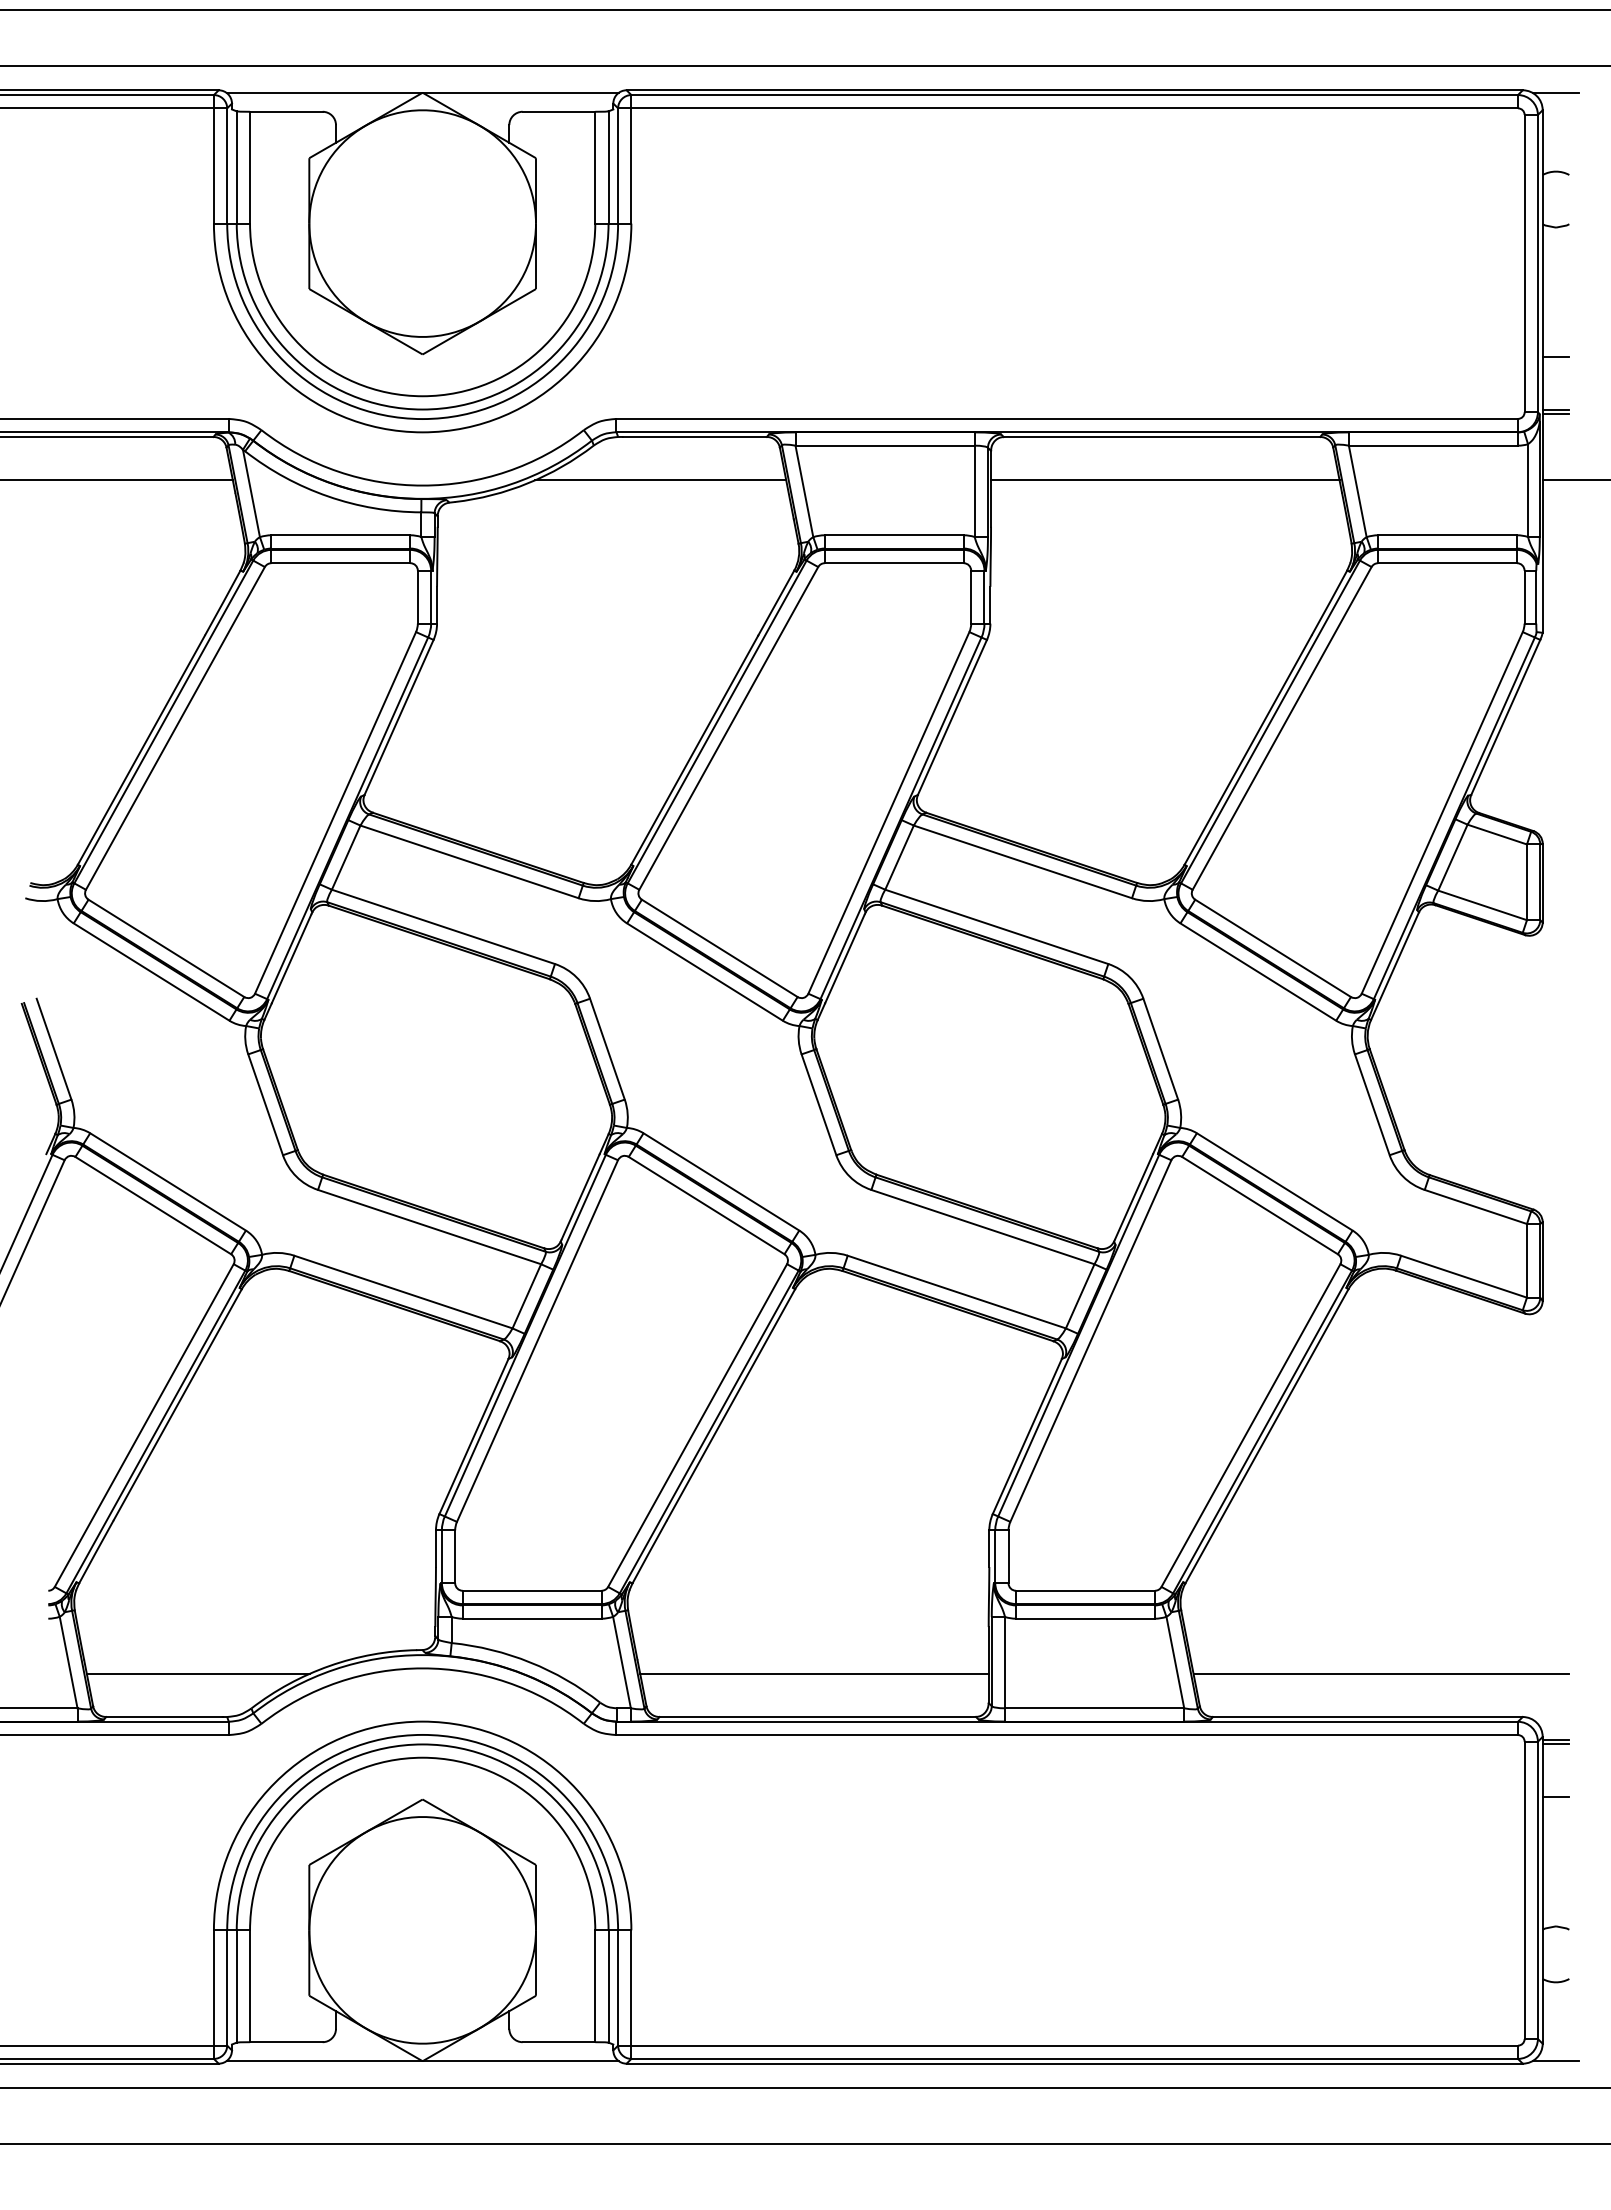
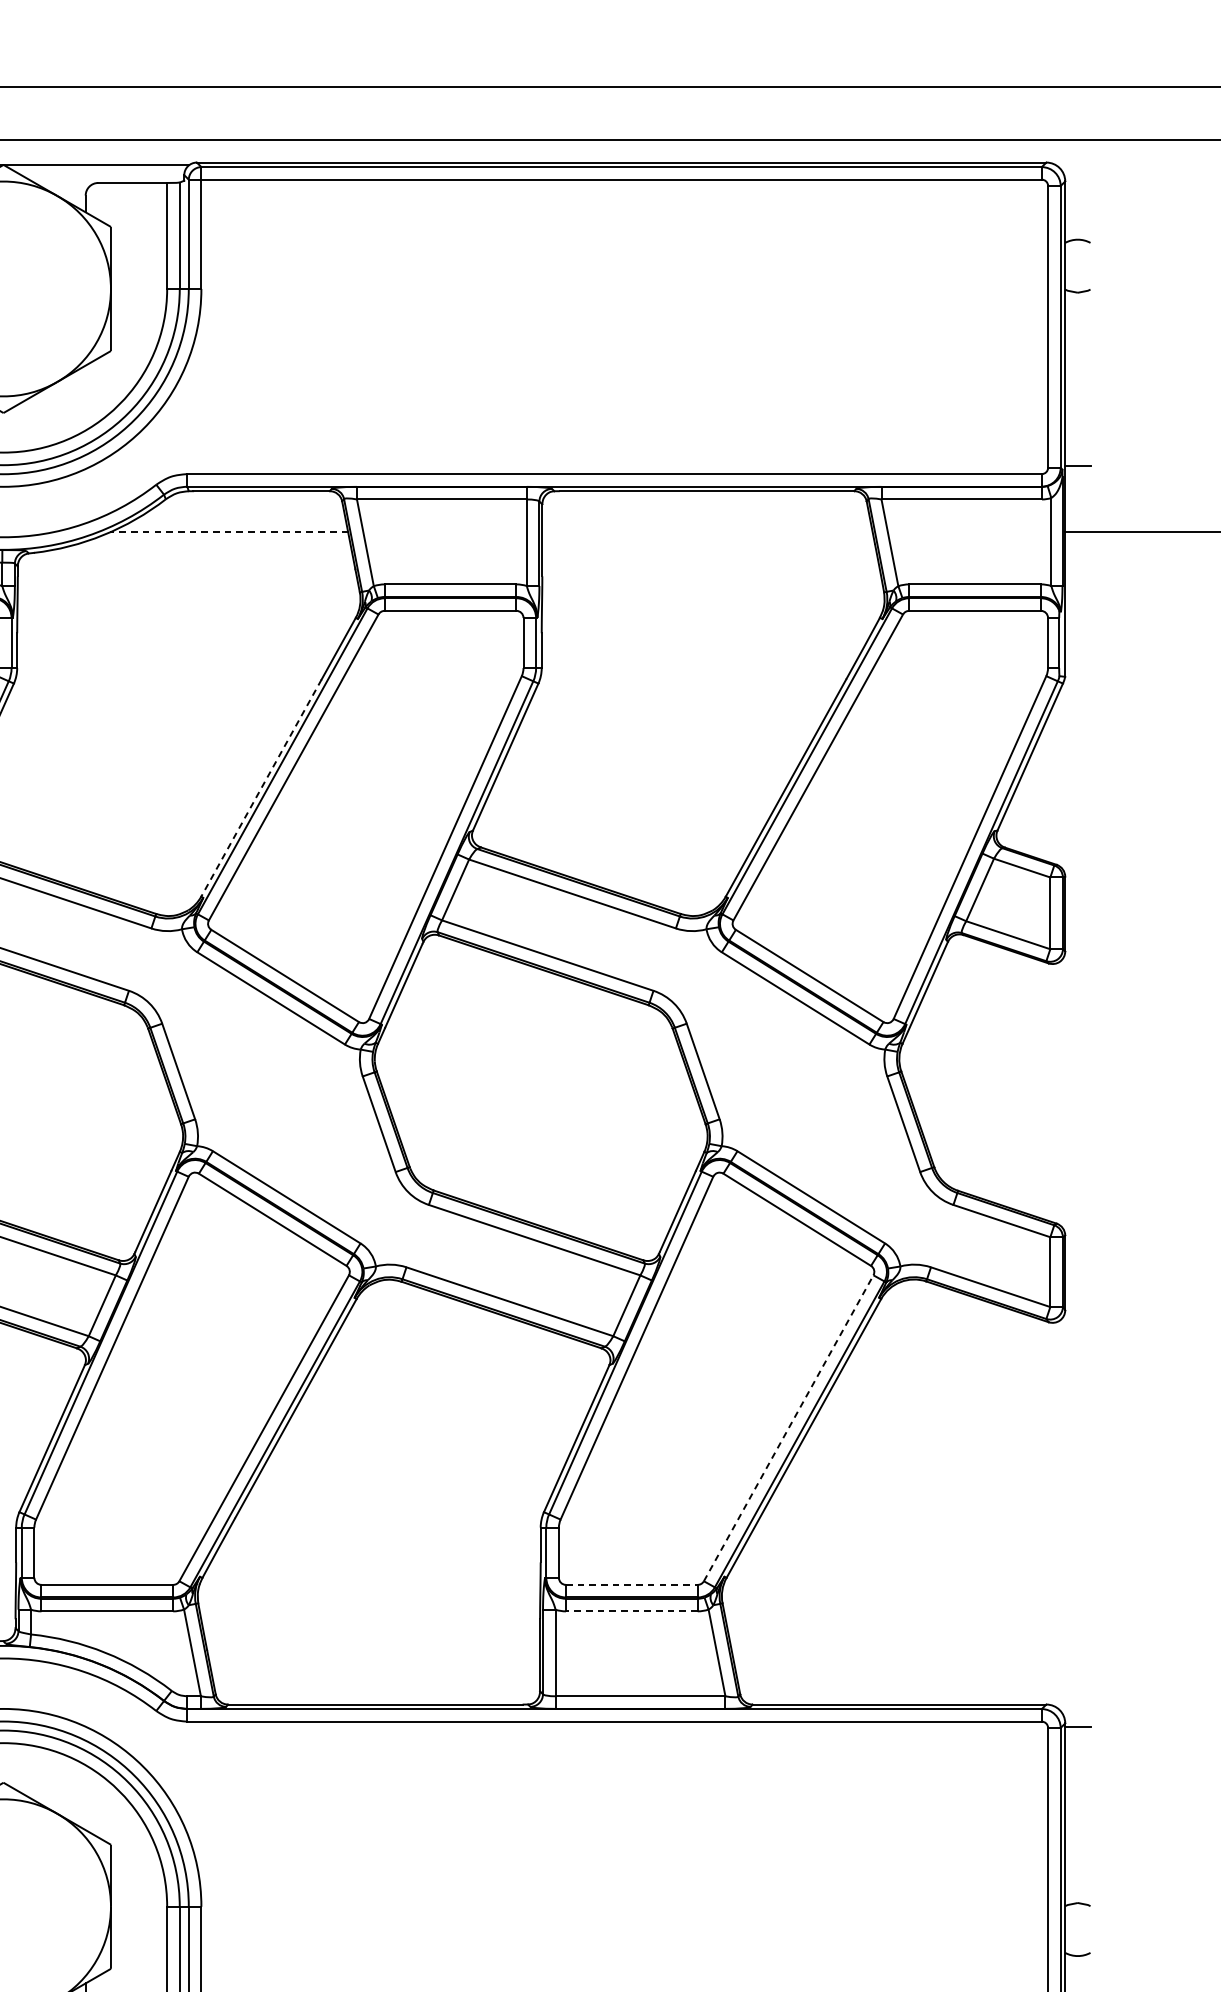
line: (1555, 92) -> (1077, 164), removed
line: (1555, 356) -> (1077, 414), removed
line: (1555, 413) -> (1077, 468), removed
line: (660, 480) -> (228, 532), solid -> dashed
line: (1165, 480) -> (707, 532), removed
line: (694, 750) -> (261, 788), solid -> dashed
line: (1250, 1425) -> (788, 1428), solid -> dashed
line: (1086, 1590) -> (632, 1584), solid -> dashed
line: (1085, 1618) -> (631, 1611), solid -> dashed
line: (814, 1673) -> (374, 1663), removed
line: (1381, 1673) -> (912, 1663), removed
line: (1555, 1743) -> (1077, 1729), removed
line: (1555, 1797) -> (1077, 1780), removed

